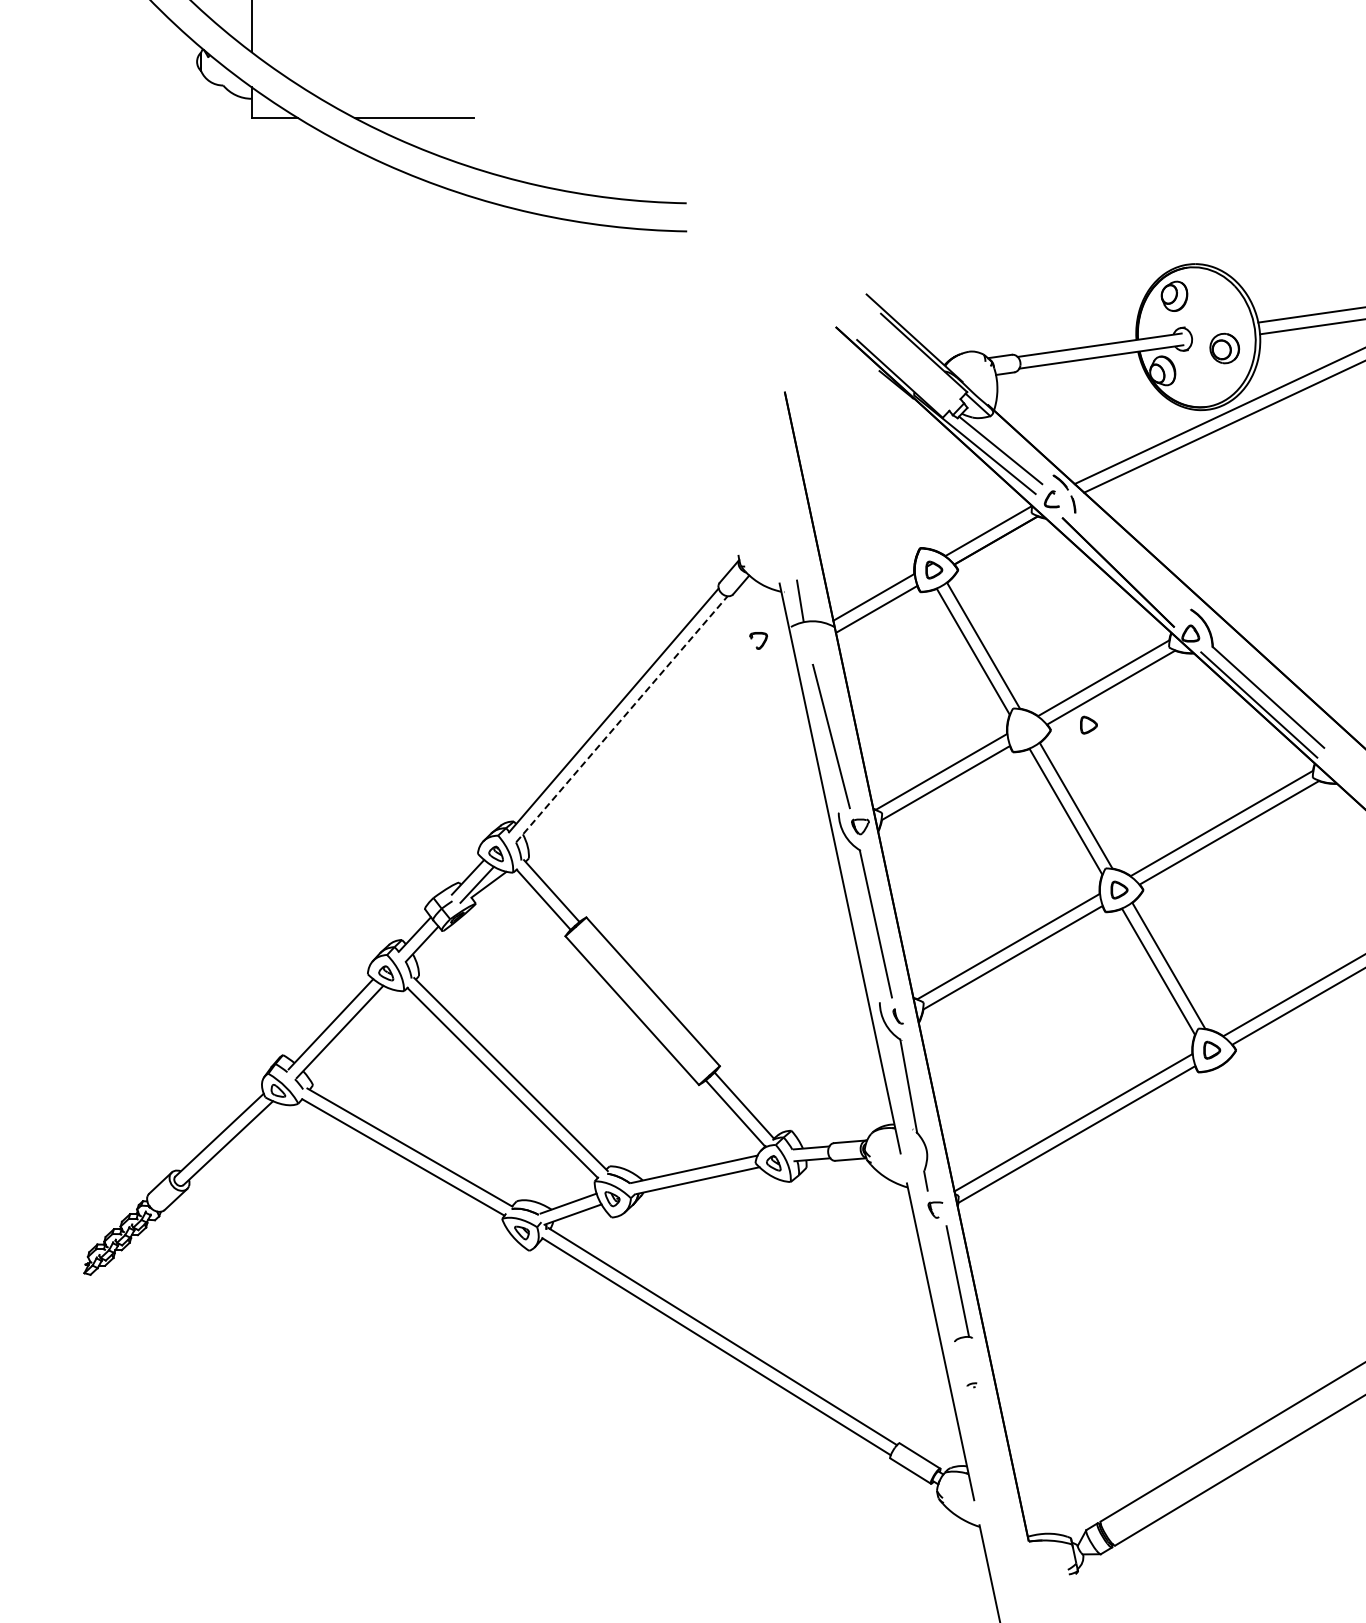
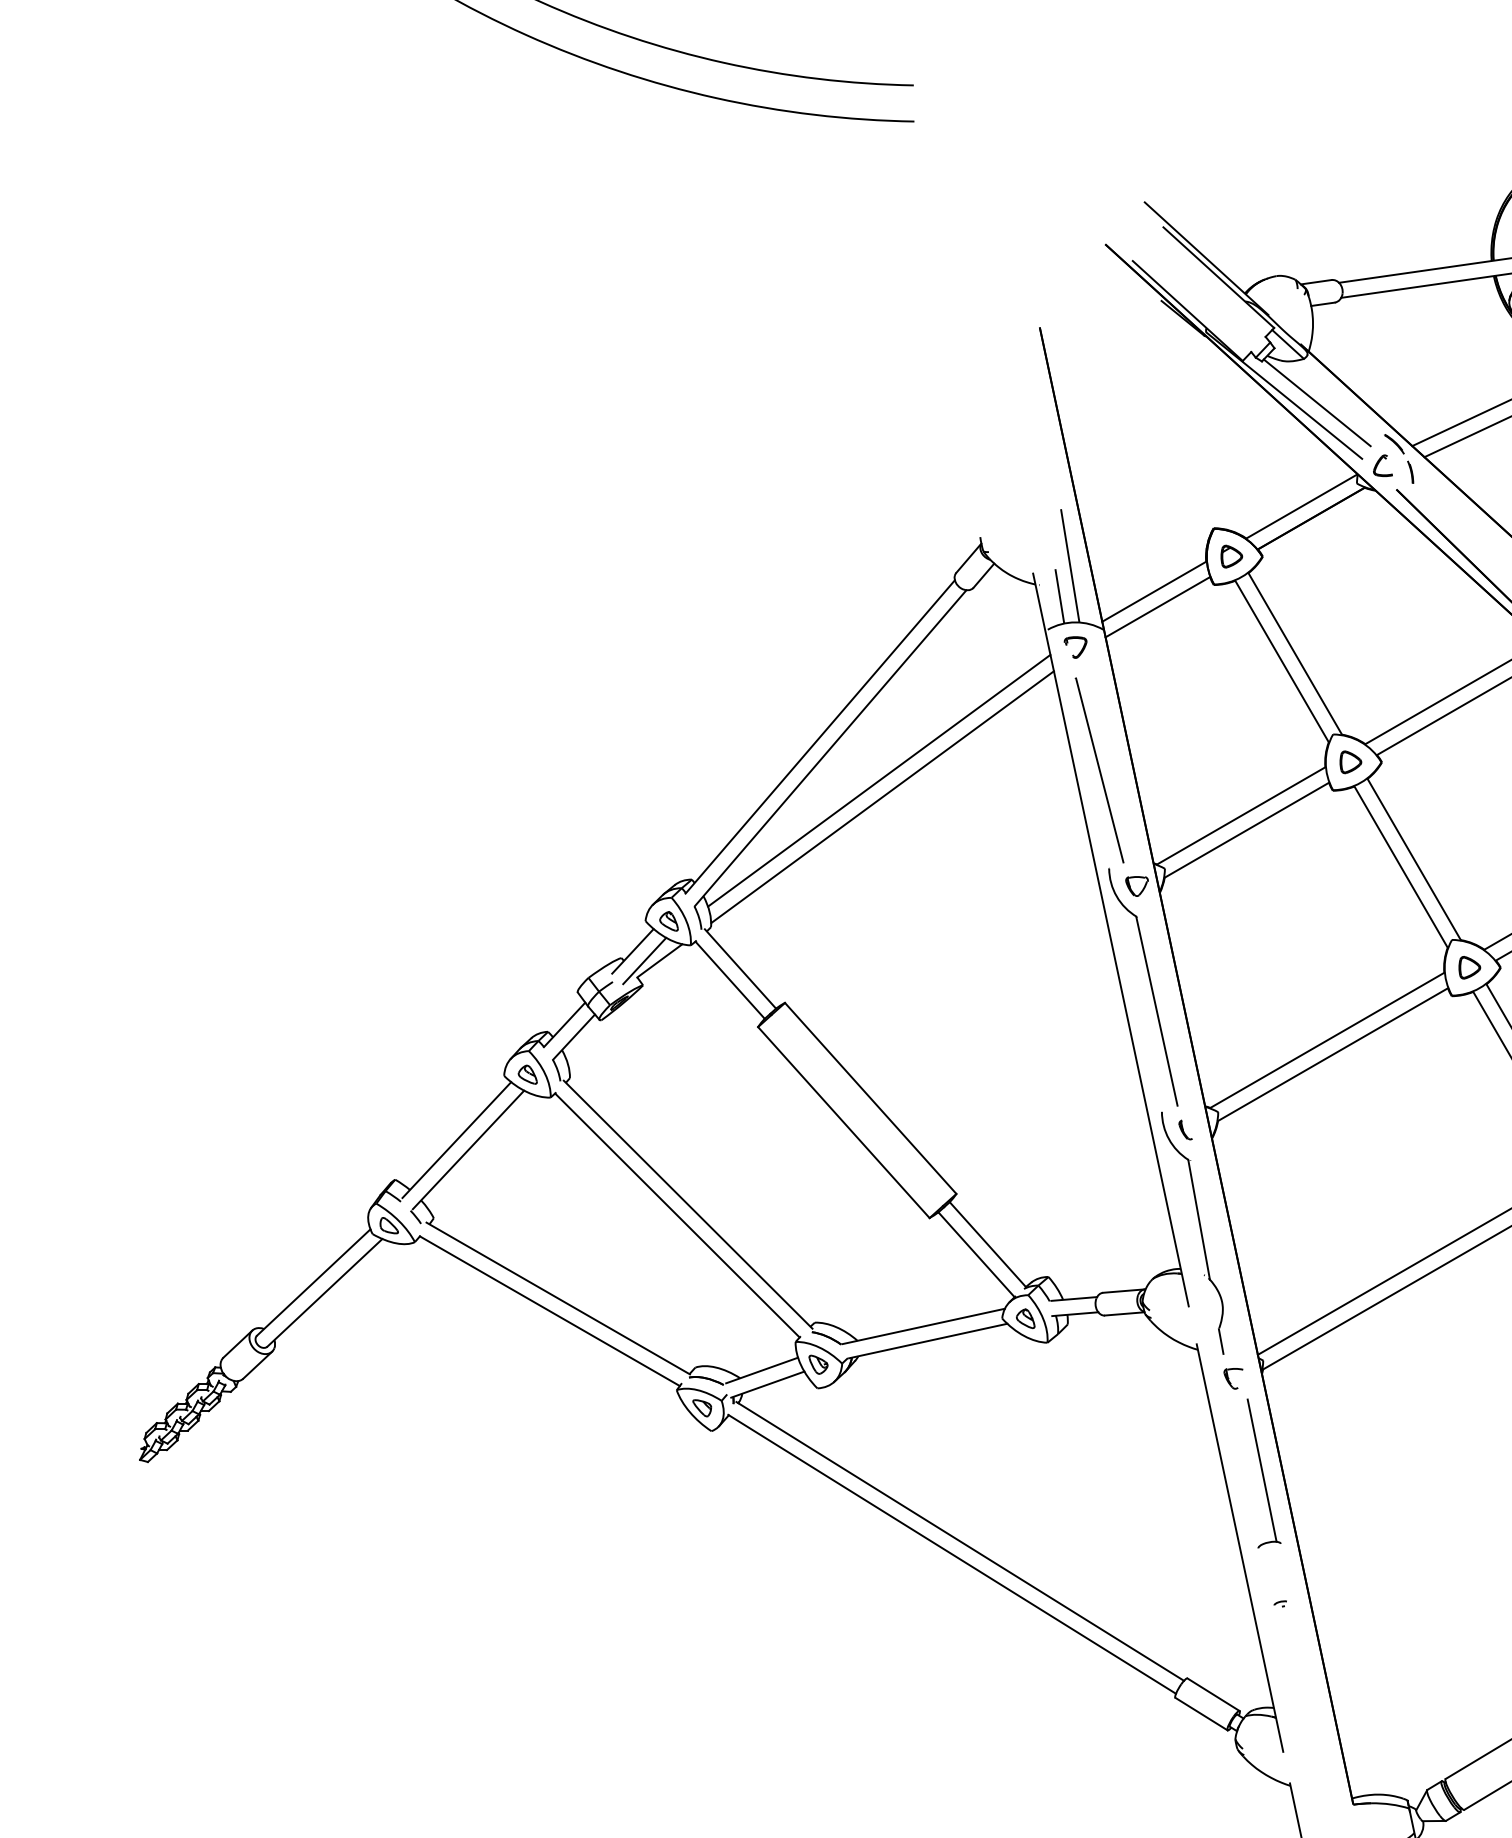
line: (808, 576) -> (1070, 564), added
part: (758, 640) -> (1075, 647), moved
line: (622, 718) -> (831, 747), dashed -> solid
part: (1088, 724) -> (1350, 761), moved
line: (659, 744) -> (878, 780), added
line: (662, 757) -> (882, 797), added

